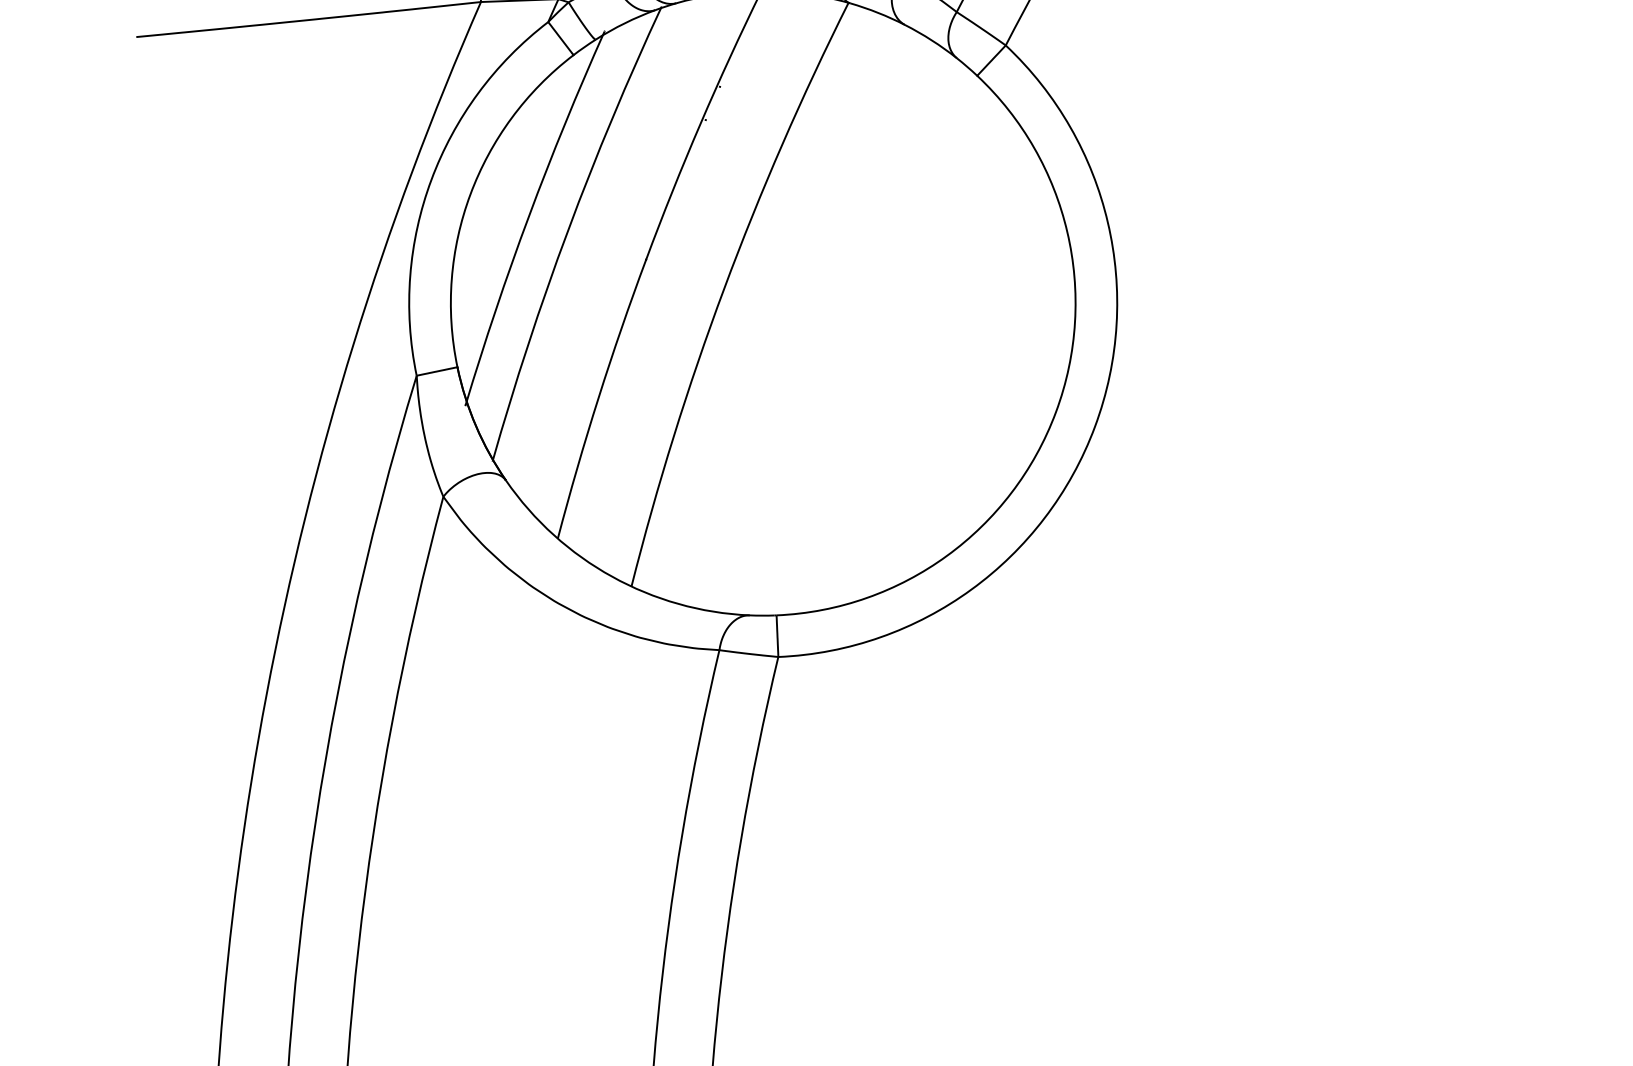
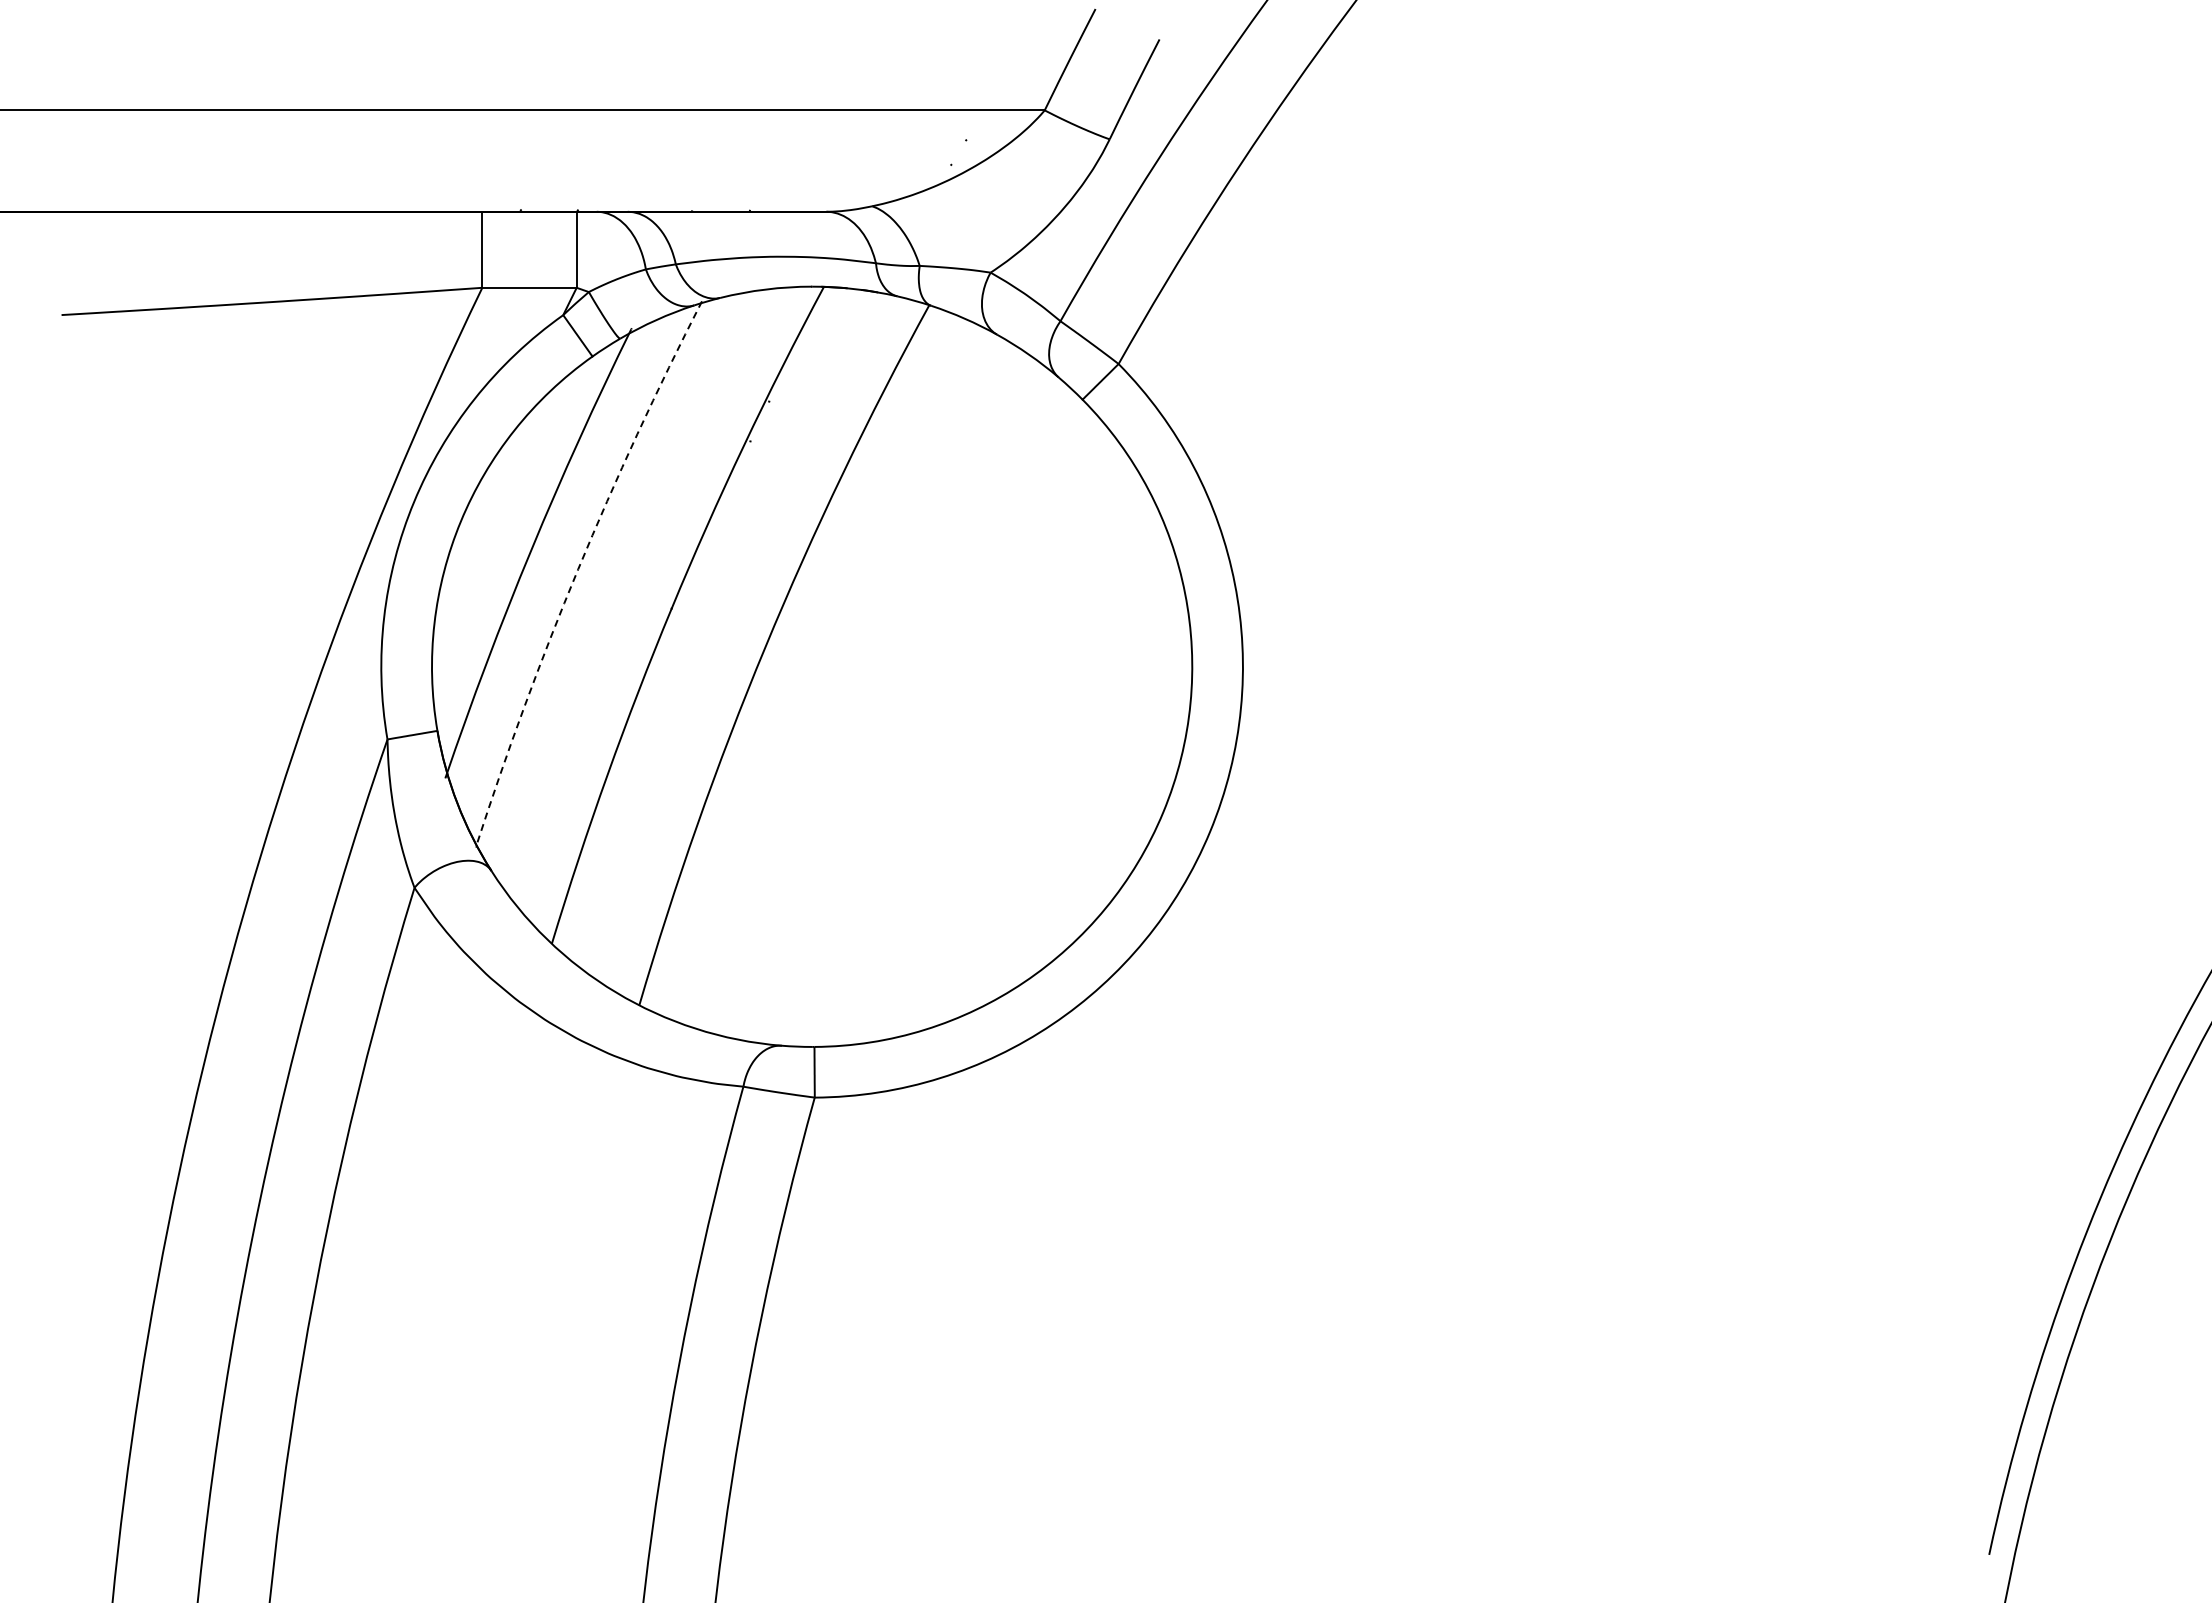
arc: (568, 230) -> (578, 569), solid -> dashed

